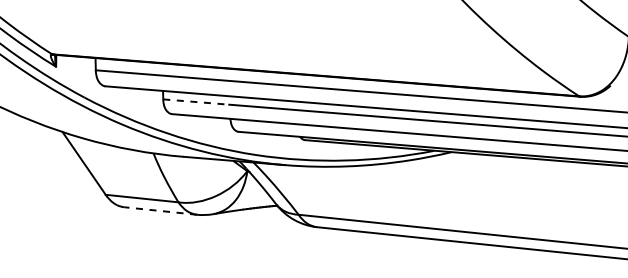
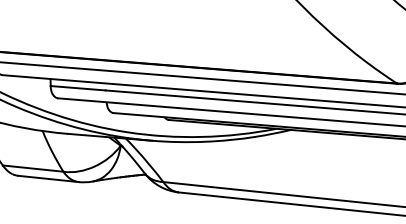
line: (196, 102) -> (78, 88), dashed -> solid
line: (160, 211) -> (48, 179), dashed -> solid

